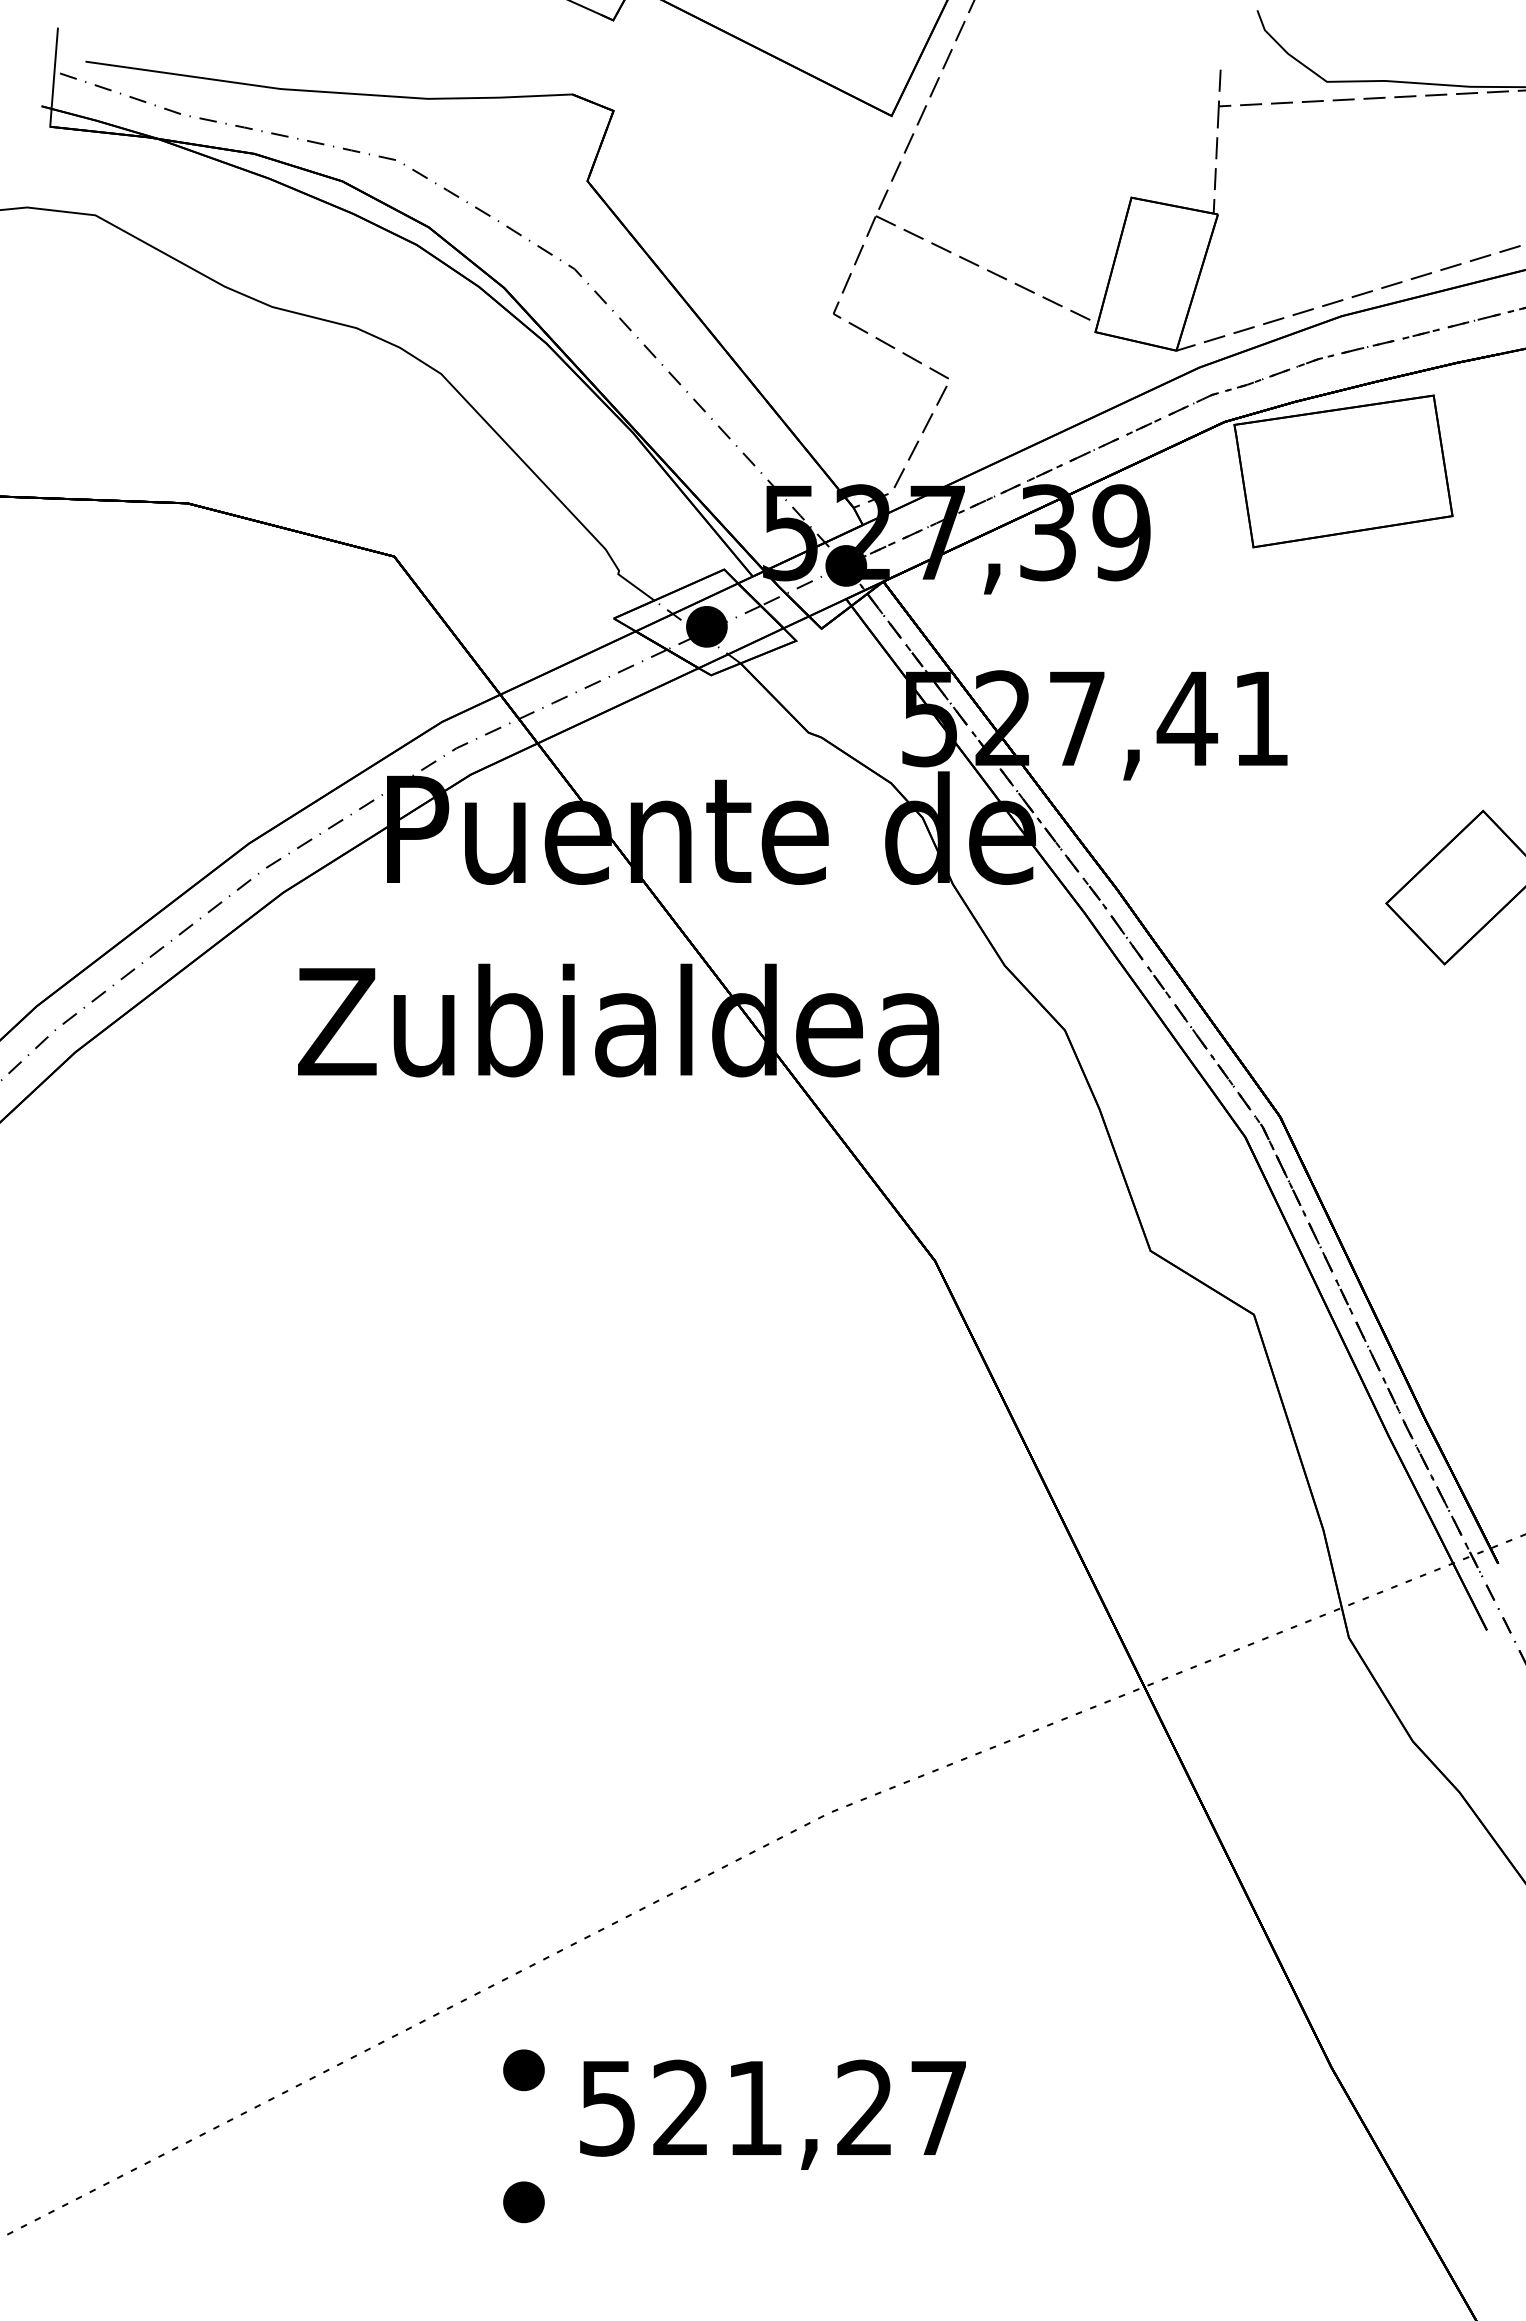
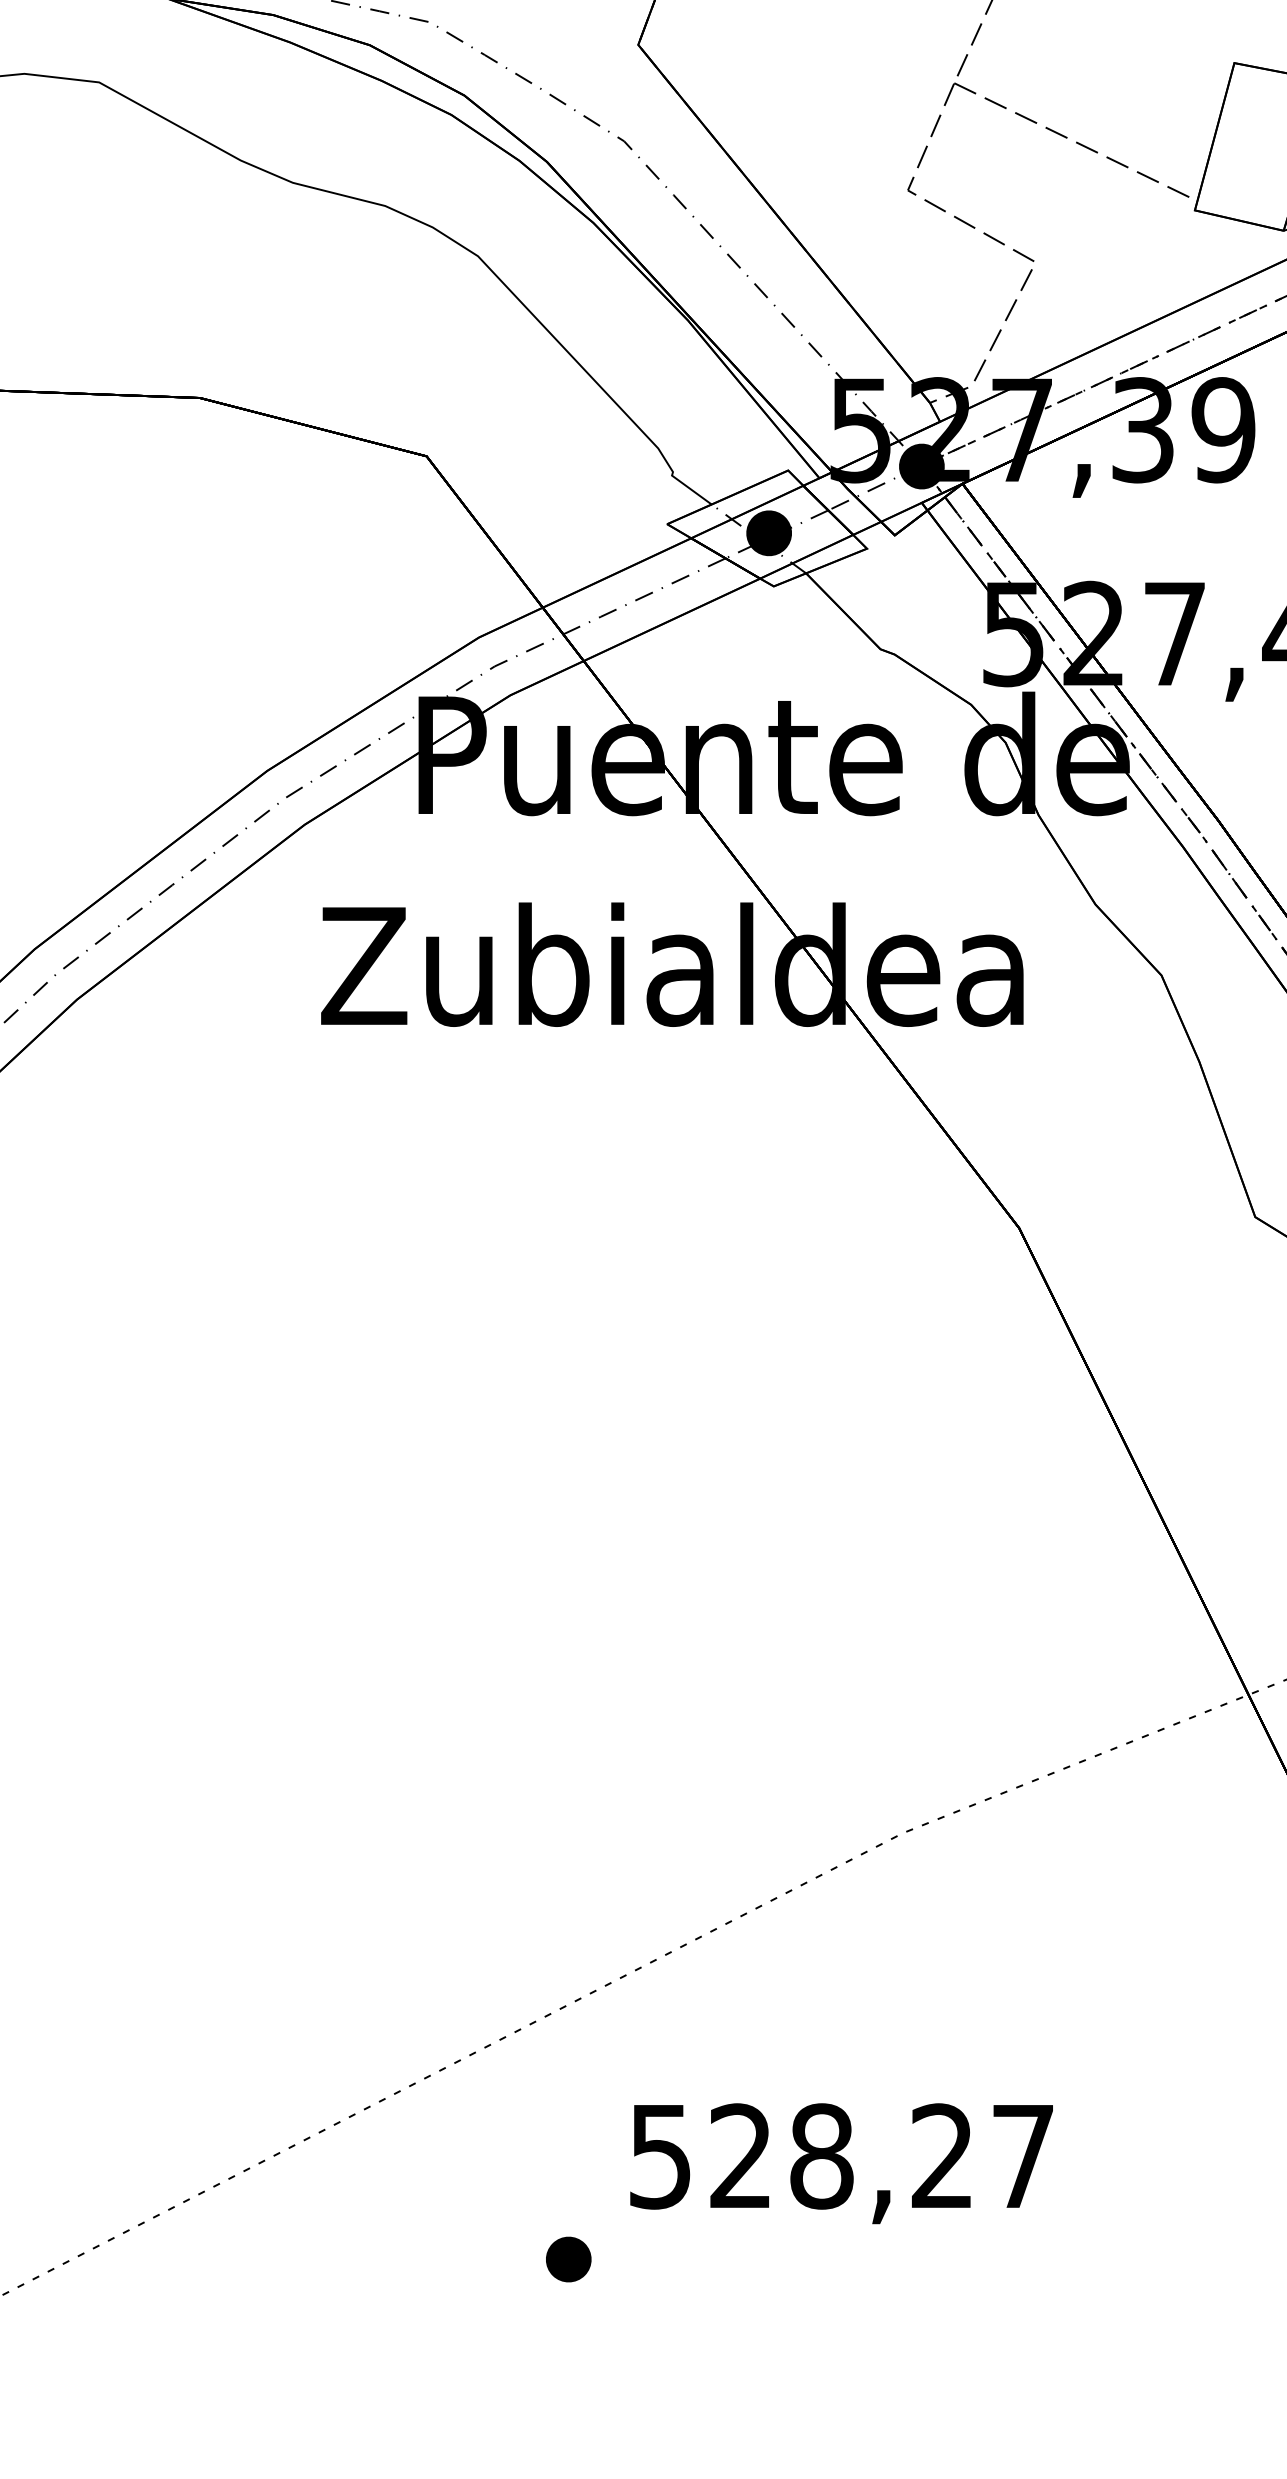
part: (523, 2070) -> (568, 2115), removed
text: (755, 2107) -> (822, 2155), 521,27 -> 528,27

